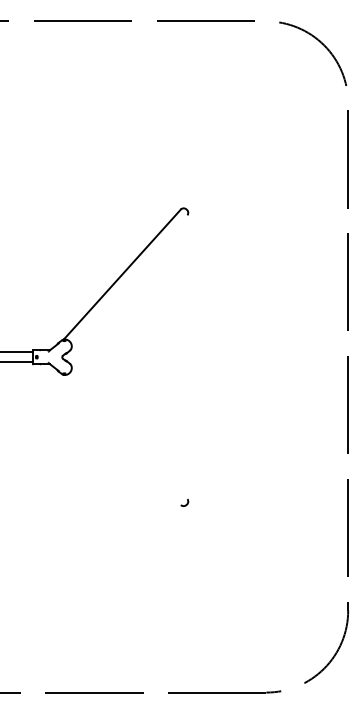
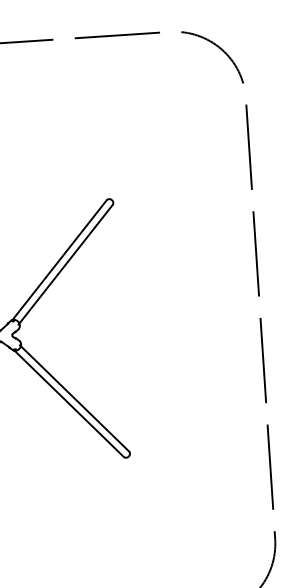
line: (128, 280) -> (65, 264), added
line: (128, 434) -> (74, 398), added
line: (121, 439) -> (68, 403), added

